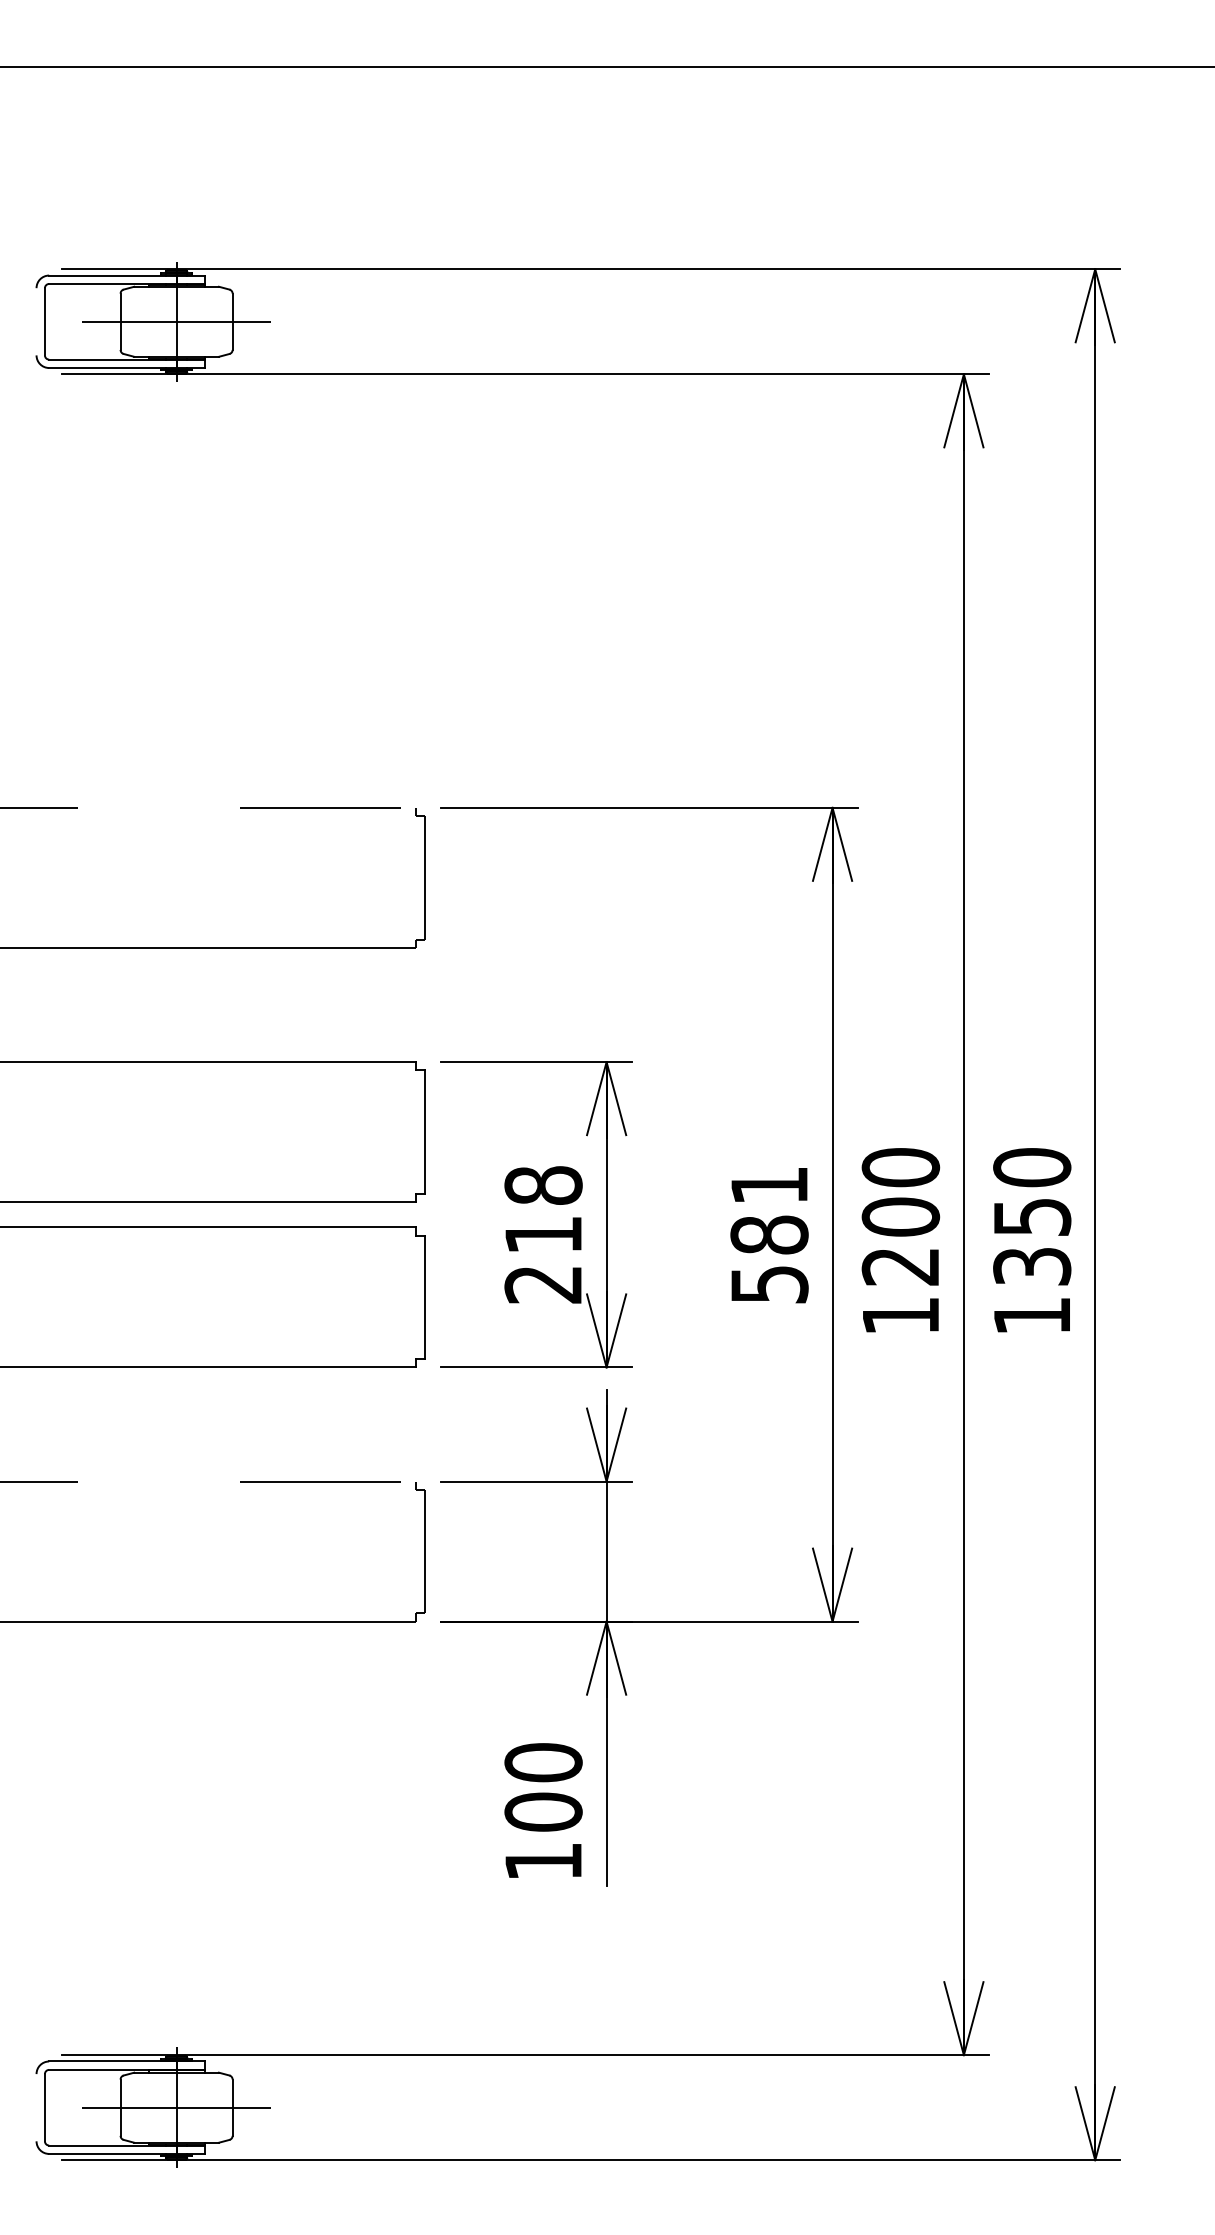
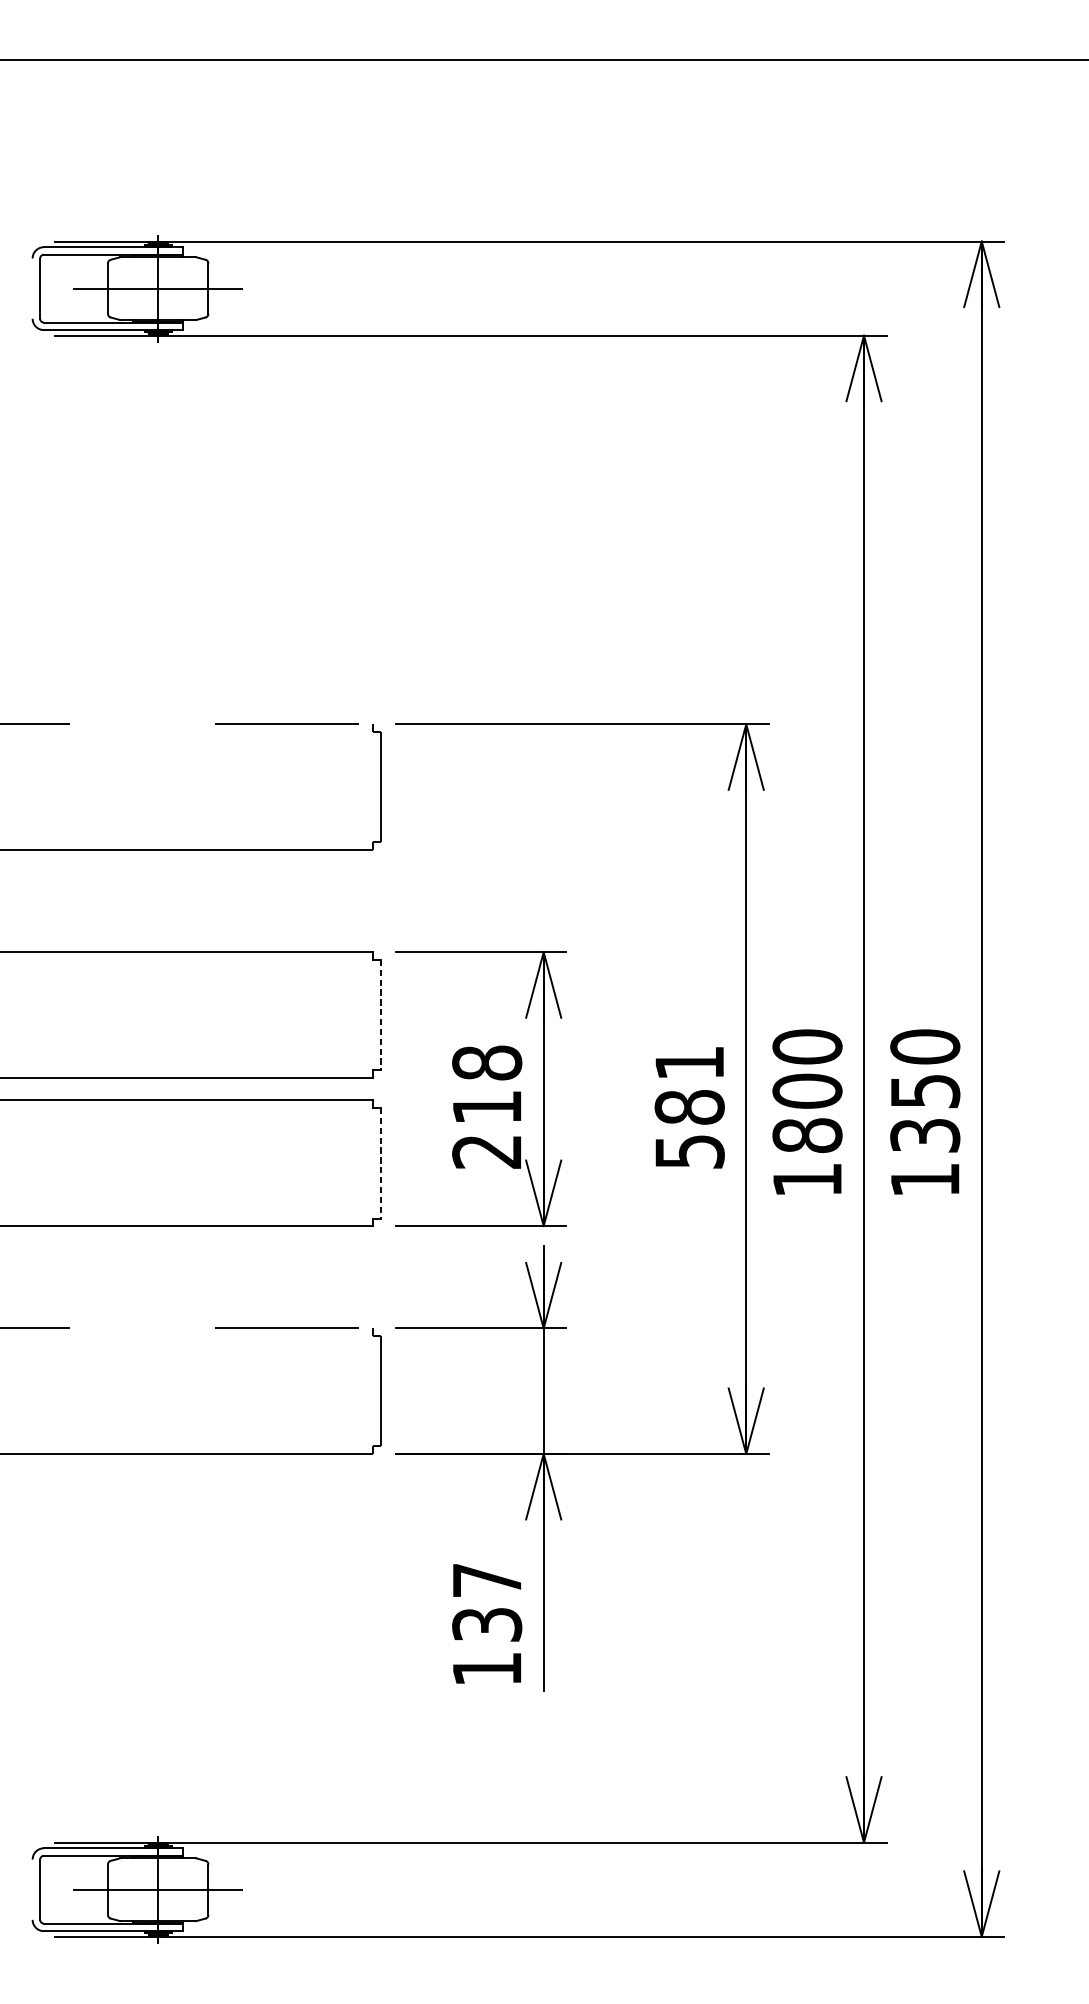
line: (424, 1132) -> (380, 1015), solid -> dashed
text: (900, 1266) -> (807, 1135), 1200 -> 1800
line: (424, 1297) -> (380, 1163), solid -> dashed
text: (543, 1787) -> (487, 1602), 100 -> 137

